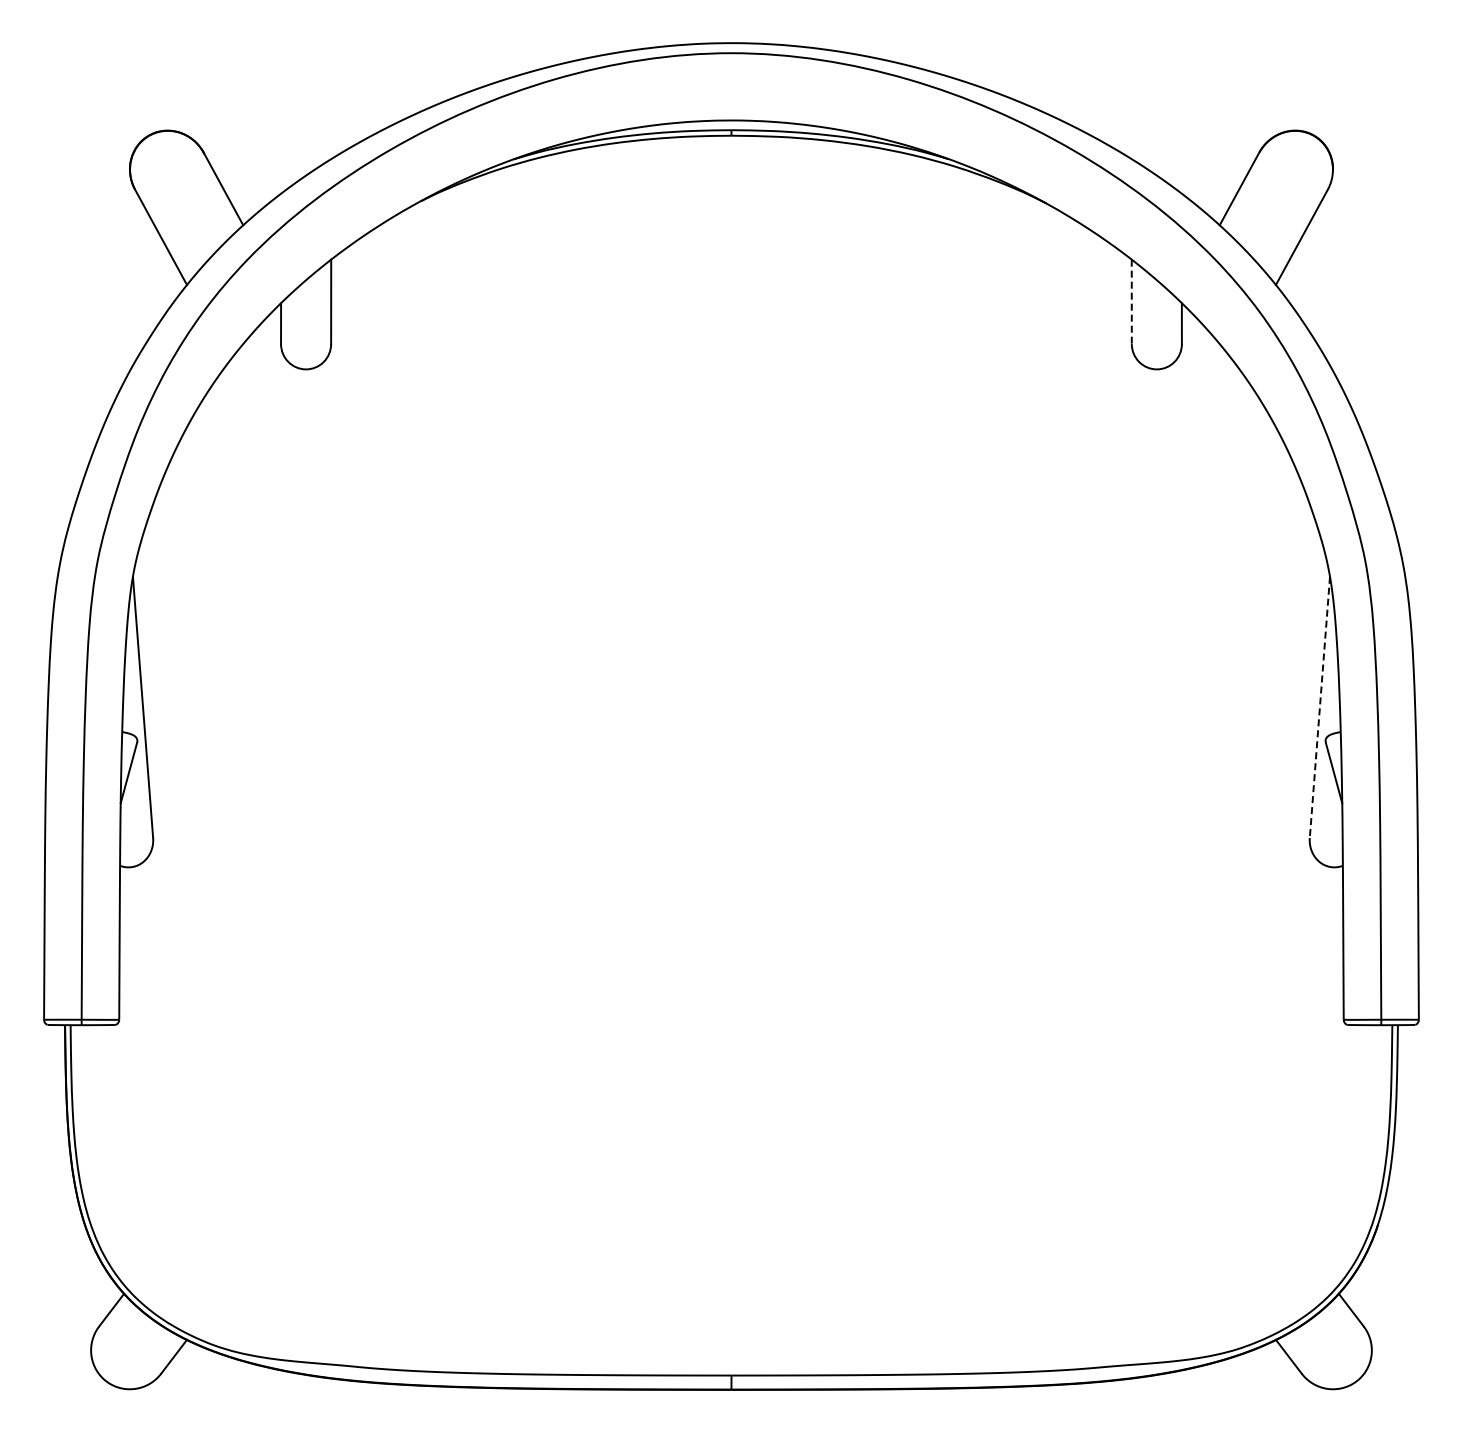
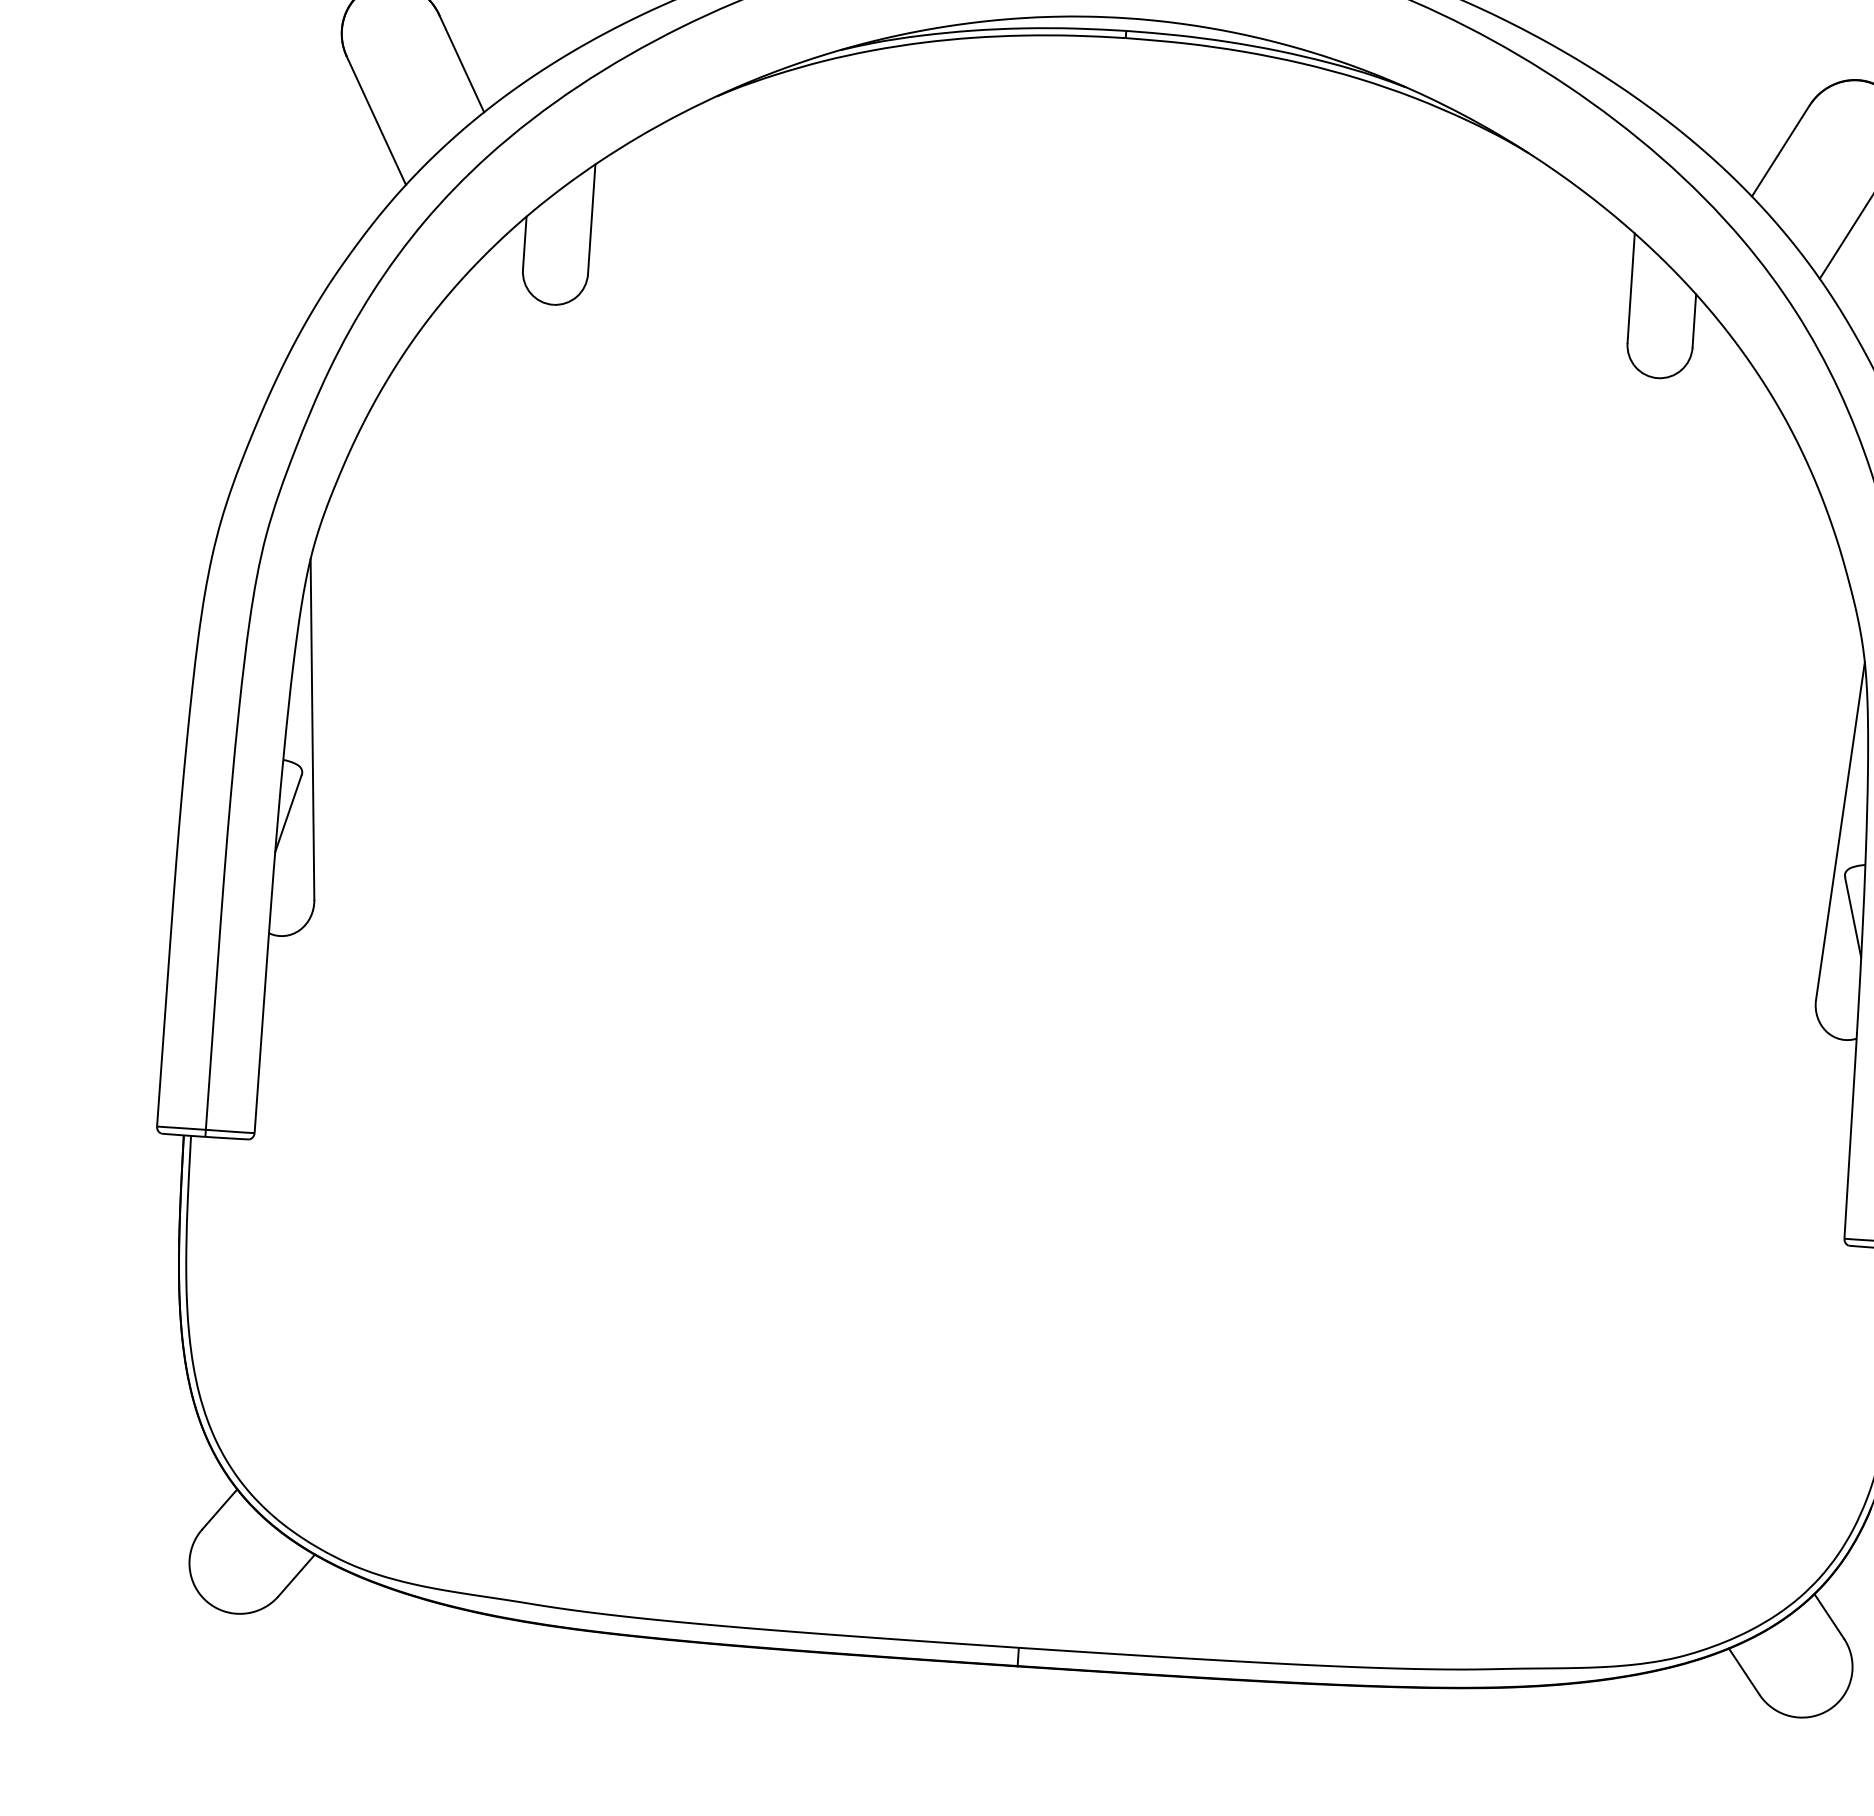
line: (1131, 302) -> (1630, 289), dashed -> solid
line: (1319, 707) -> (1839, 831), dashed -> solid

